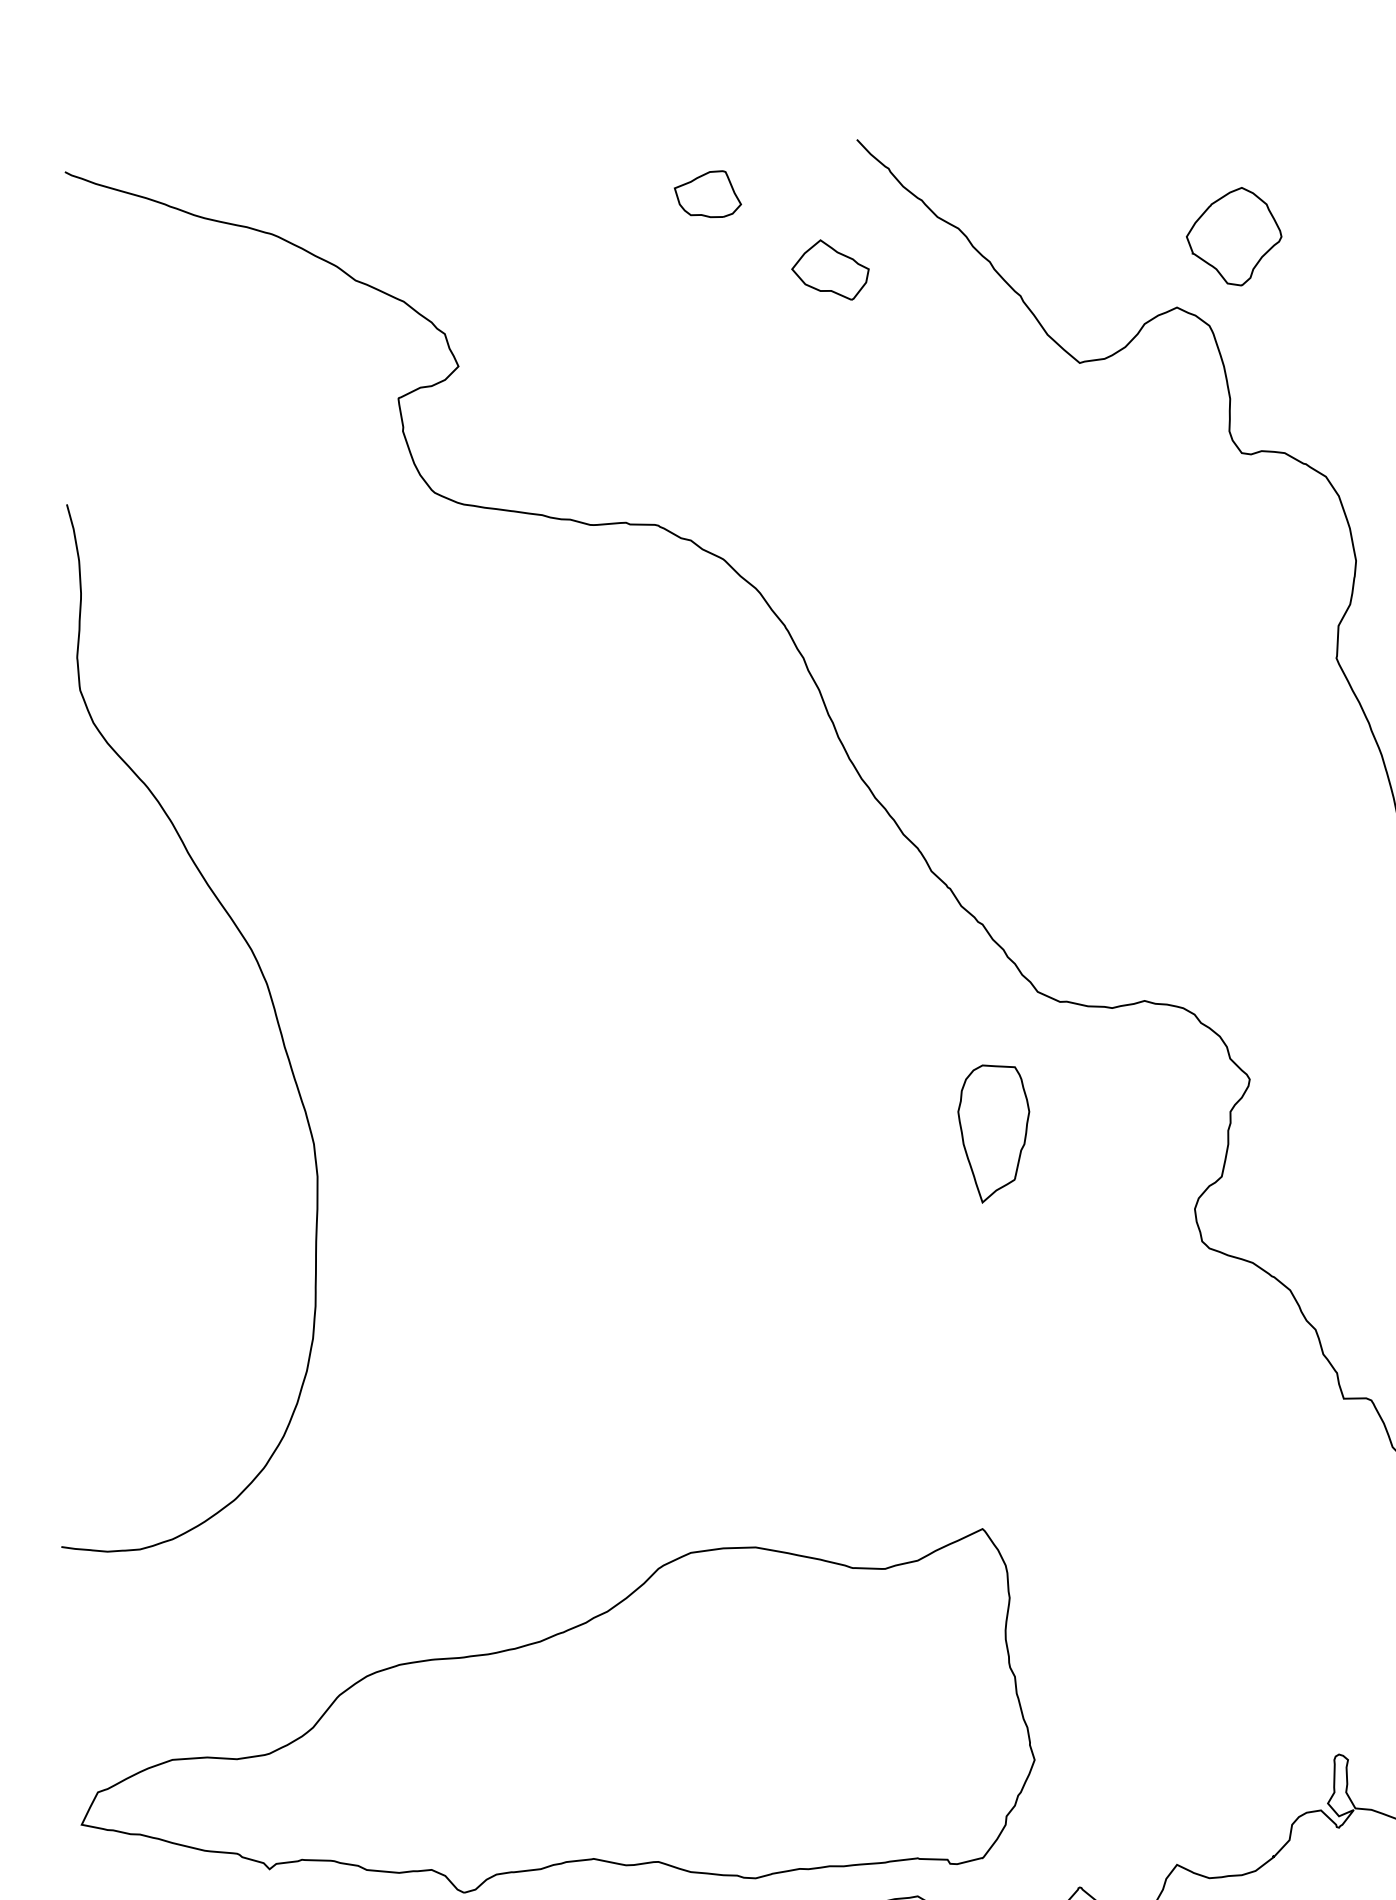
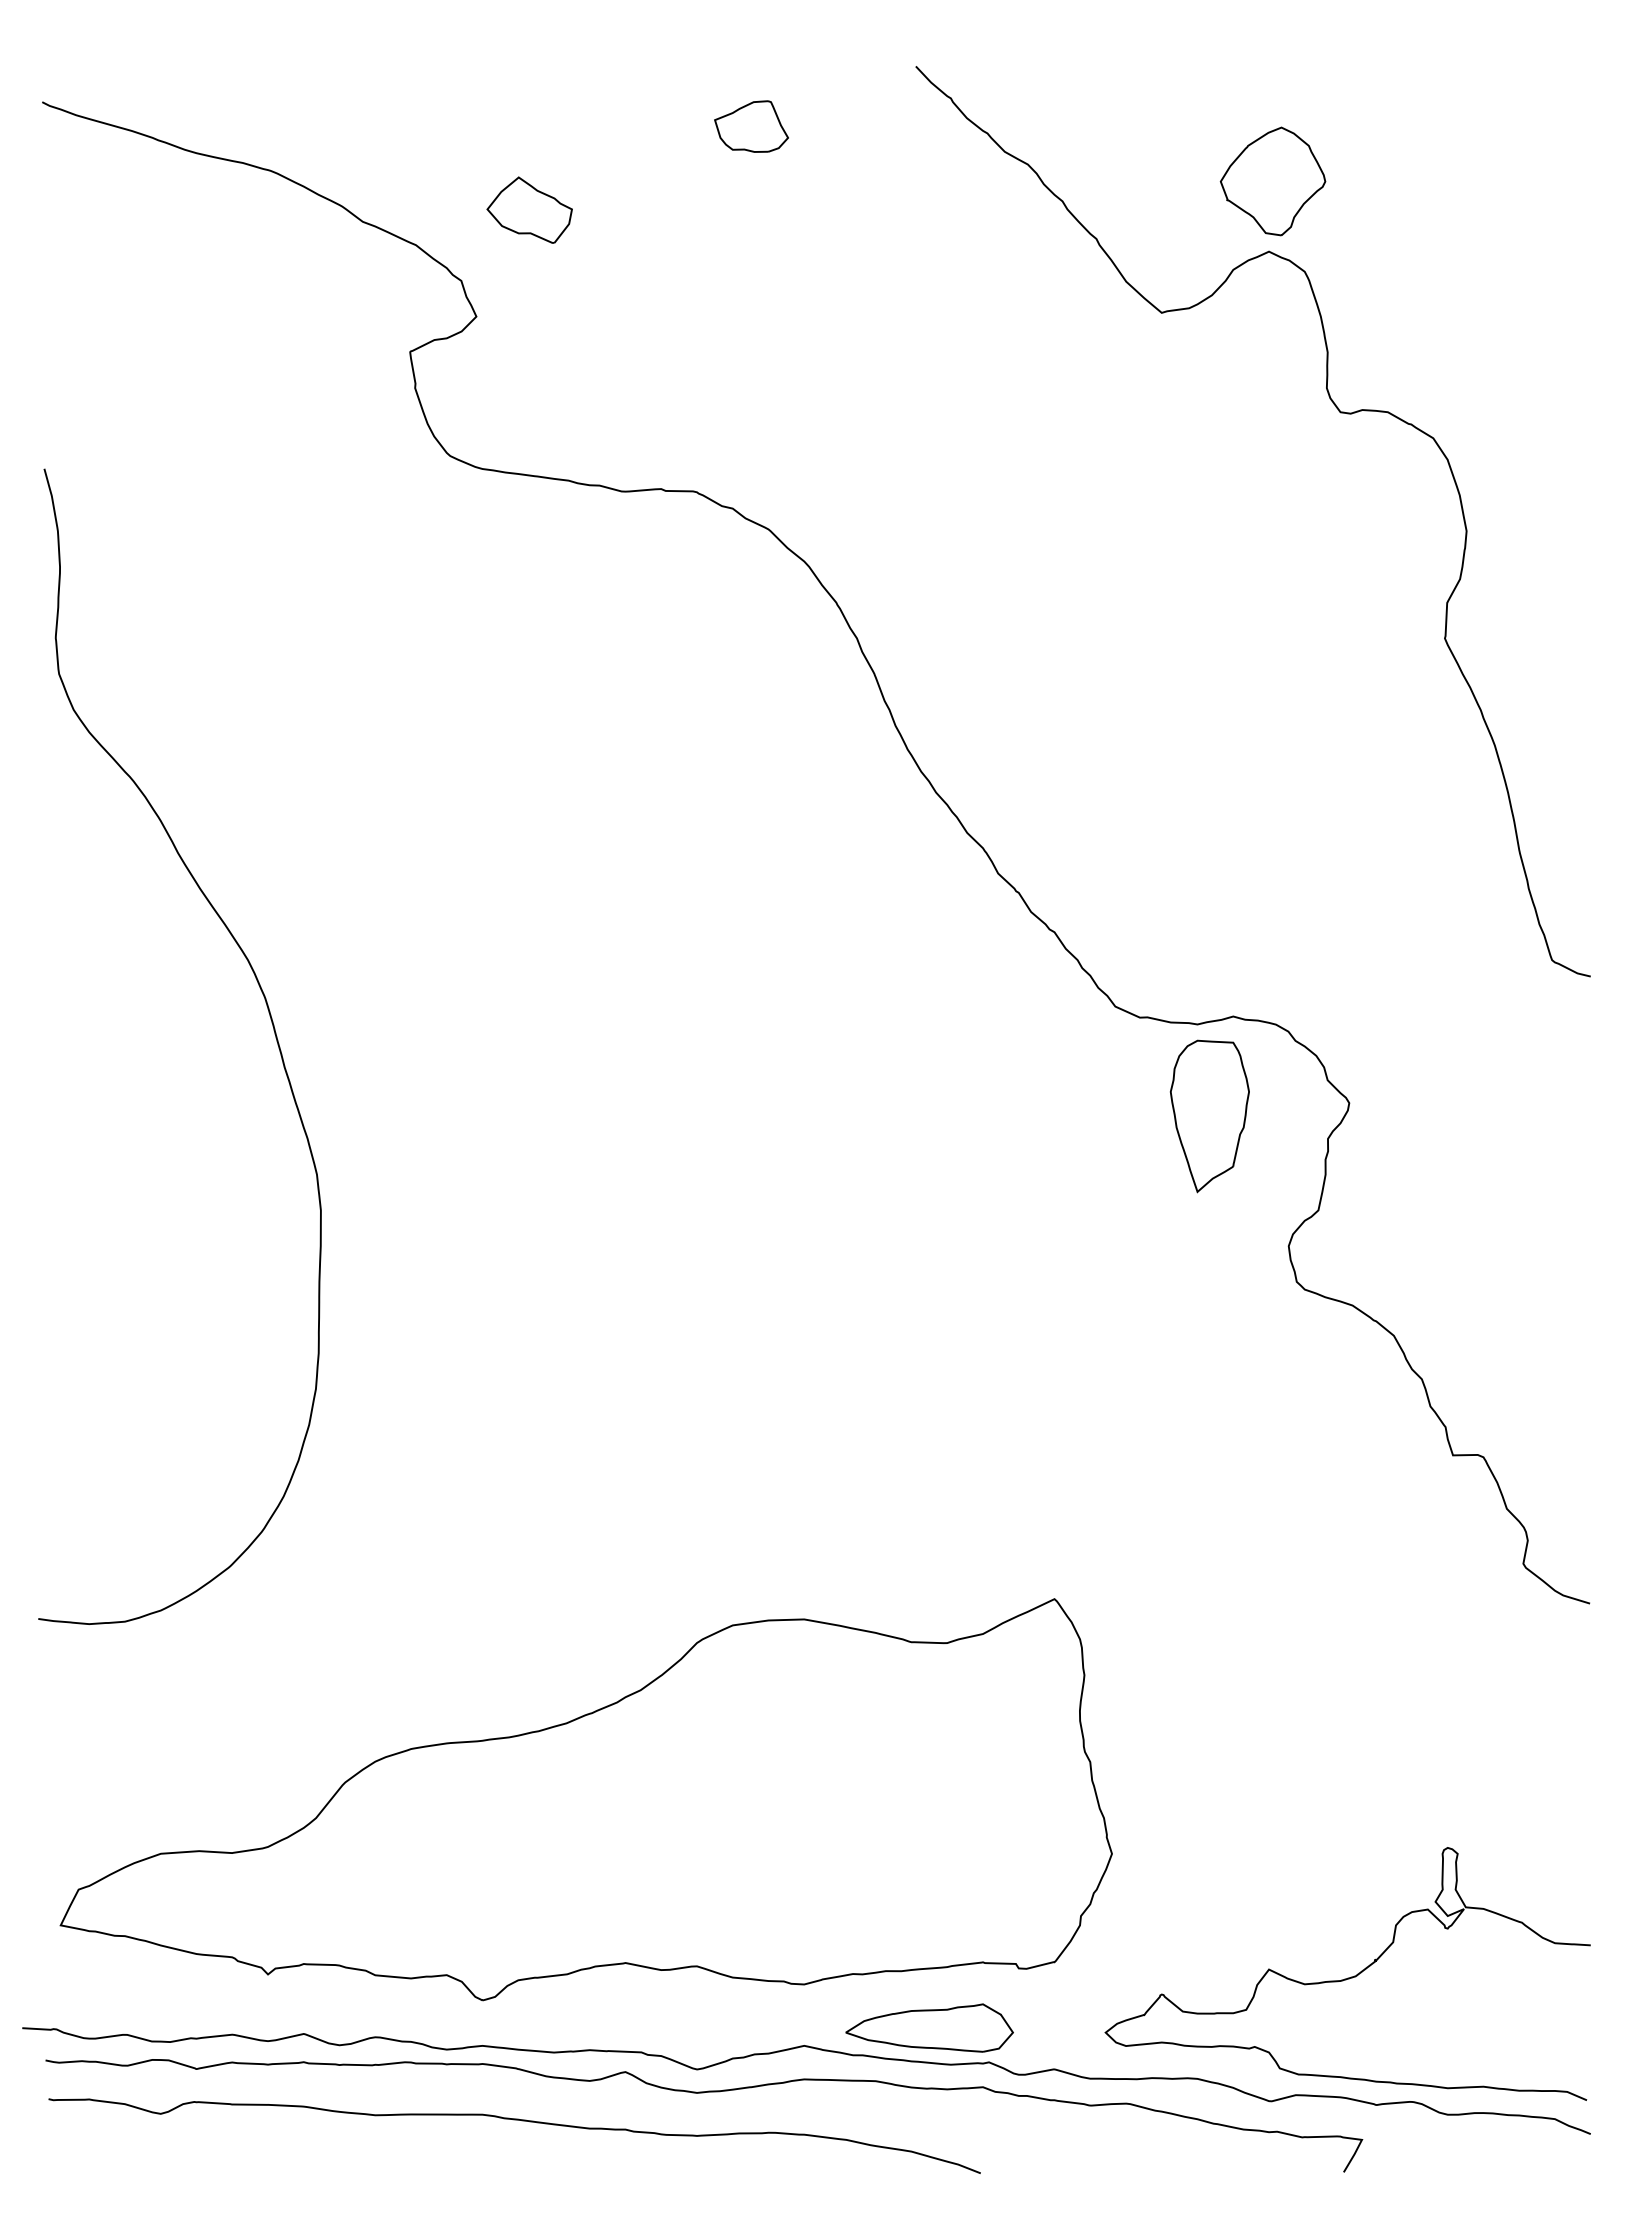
part: (1233, 236) -> (1272, 181), moved
part: (830, 269) -> (529, 209), moved
part: (993, 1134) -> (1209, 1116), moved

